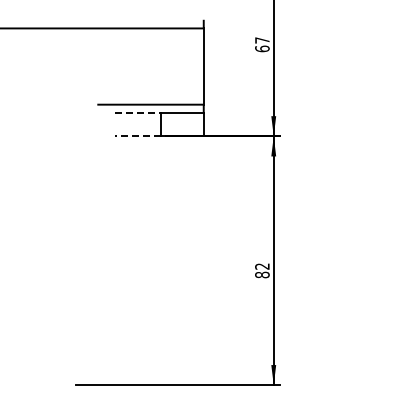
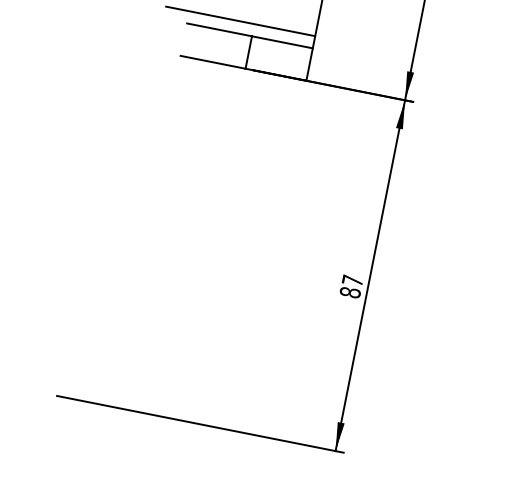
line: (138, 113) -> (220, 30), dashed -> solid
line: (137, 136) -> (212, 62), dashed -> solid
text: (262, 266) -> (352, 280), 82 -> 87

